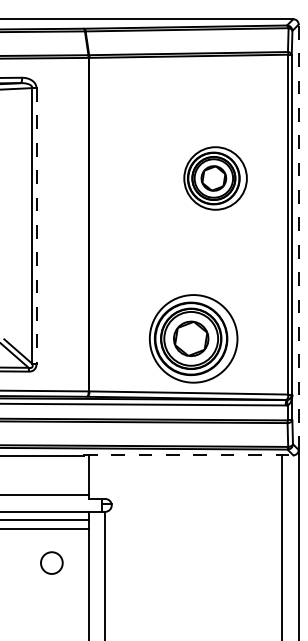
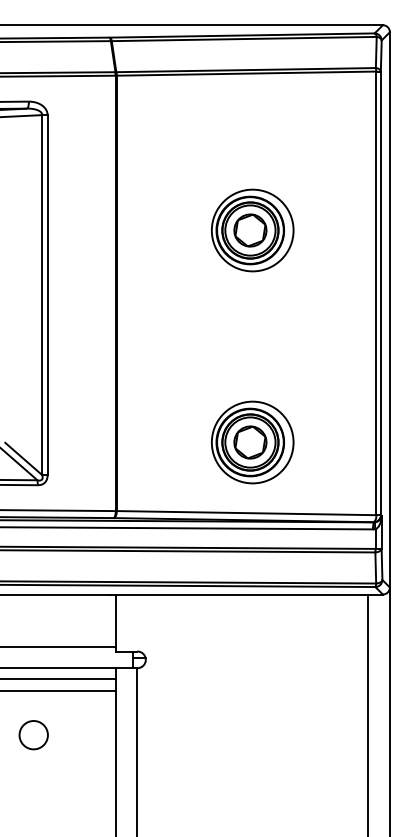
part: (215, 178) -> (252, 230), moved
line: (36, 226) -> (47, 295), dashed -> solid
line: (298, 237) -> (389, 310), dashed -> solid
part: (193, 338) -> (252, 441), size x0.71
line: (188, 455) -> (246, 594), dashed -> solid
circle: (51, 562) -> (33, 734), moved

